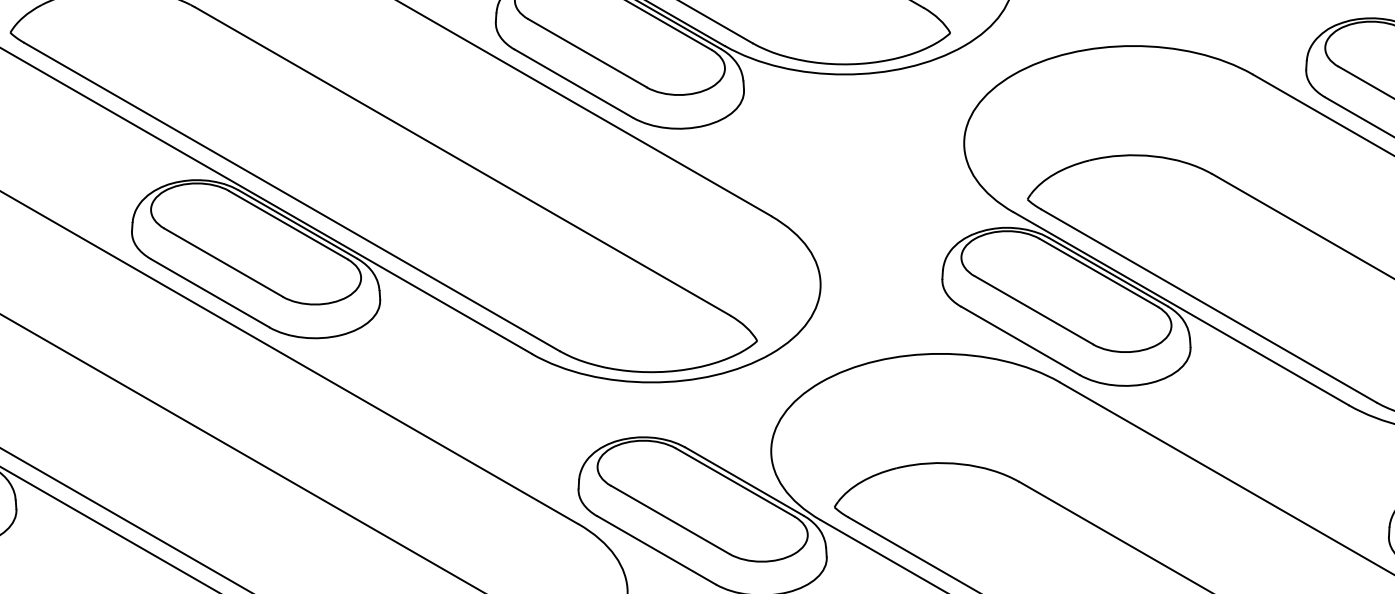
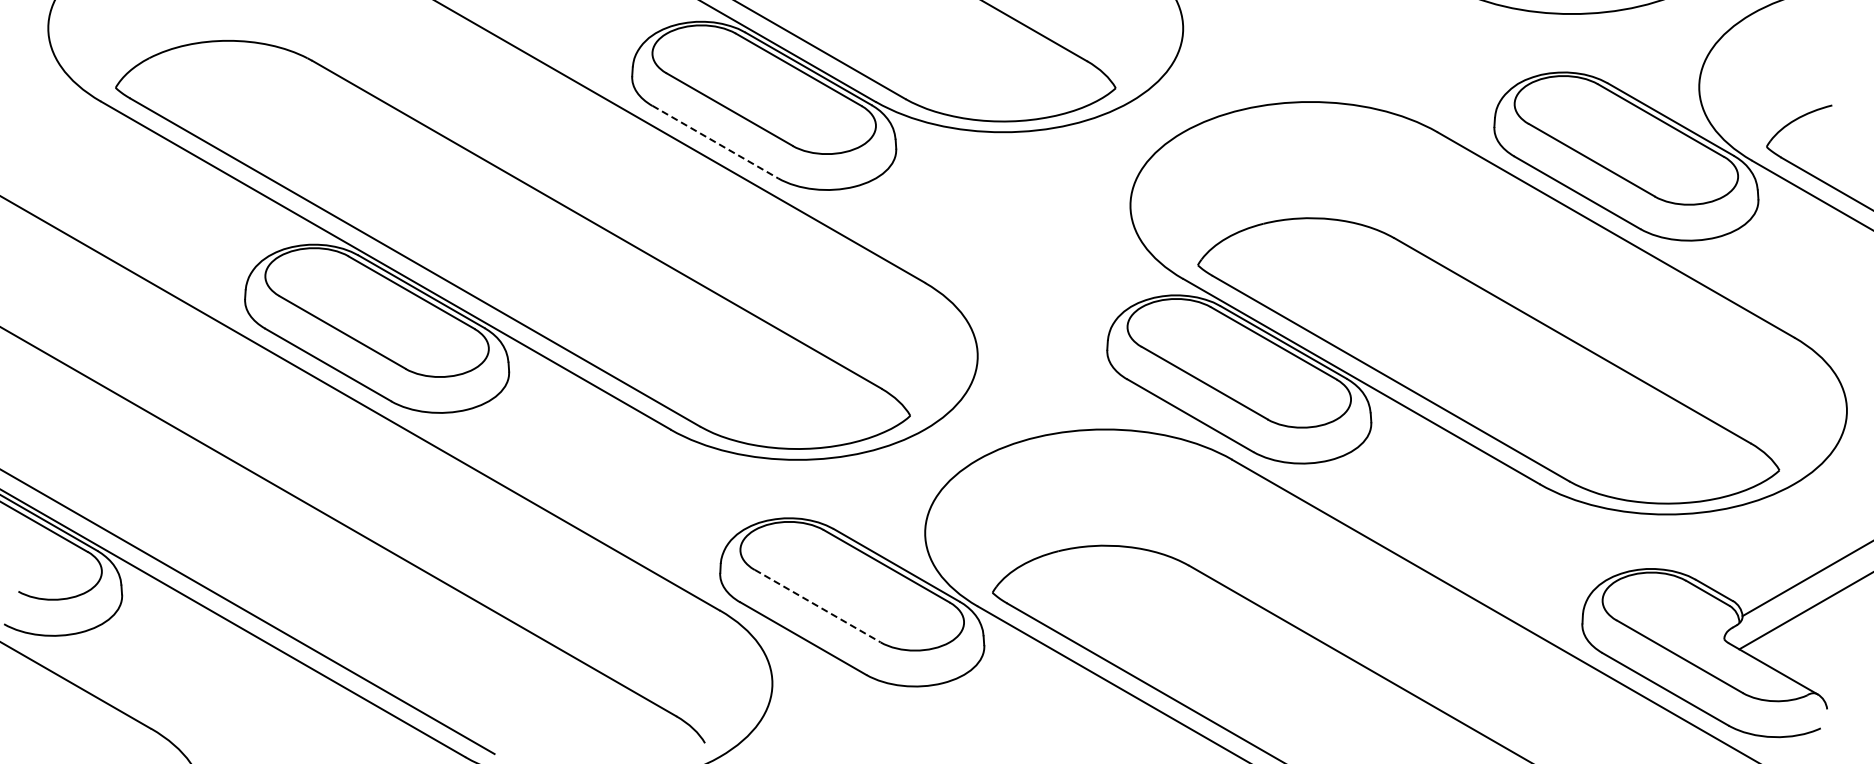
line: (574, 84) -> (715, 142), solid -> dashed
line: (670, 520) -> (817, 606), solid -> dashed

